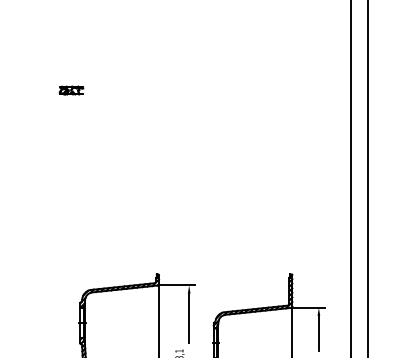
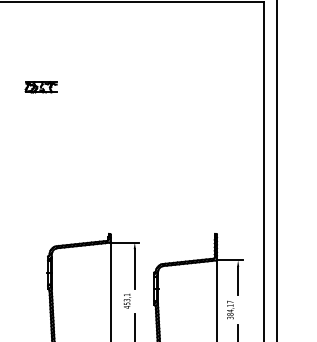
part: (70, 90) -> (40, 87), size x1.67

